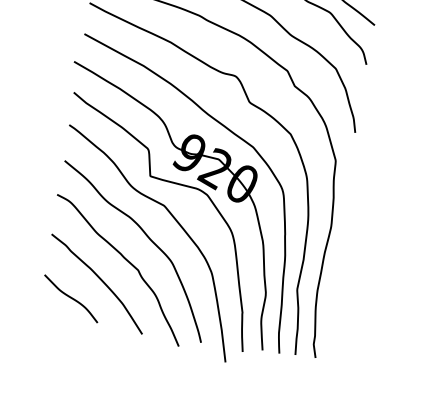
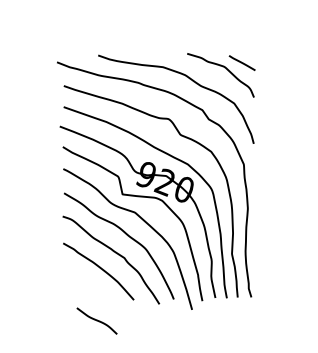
curve: (70, 297) -> (96, 320), moved

